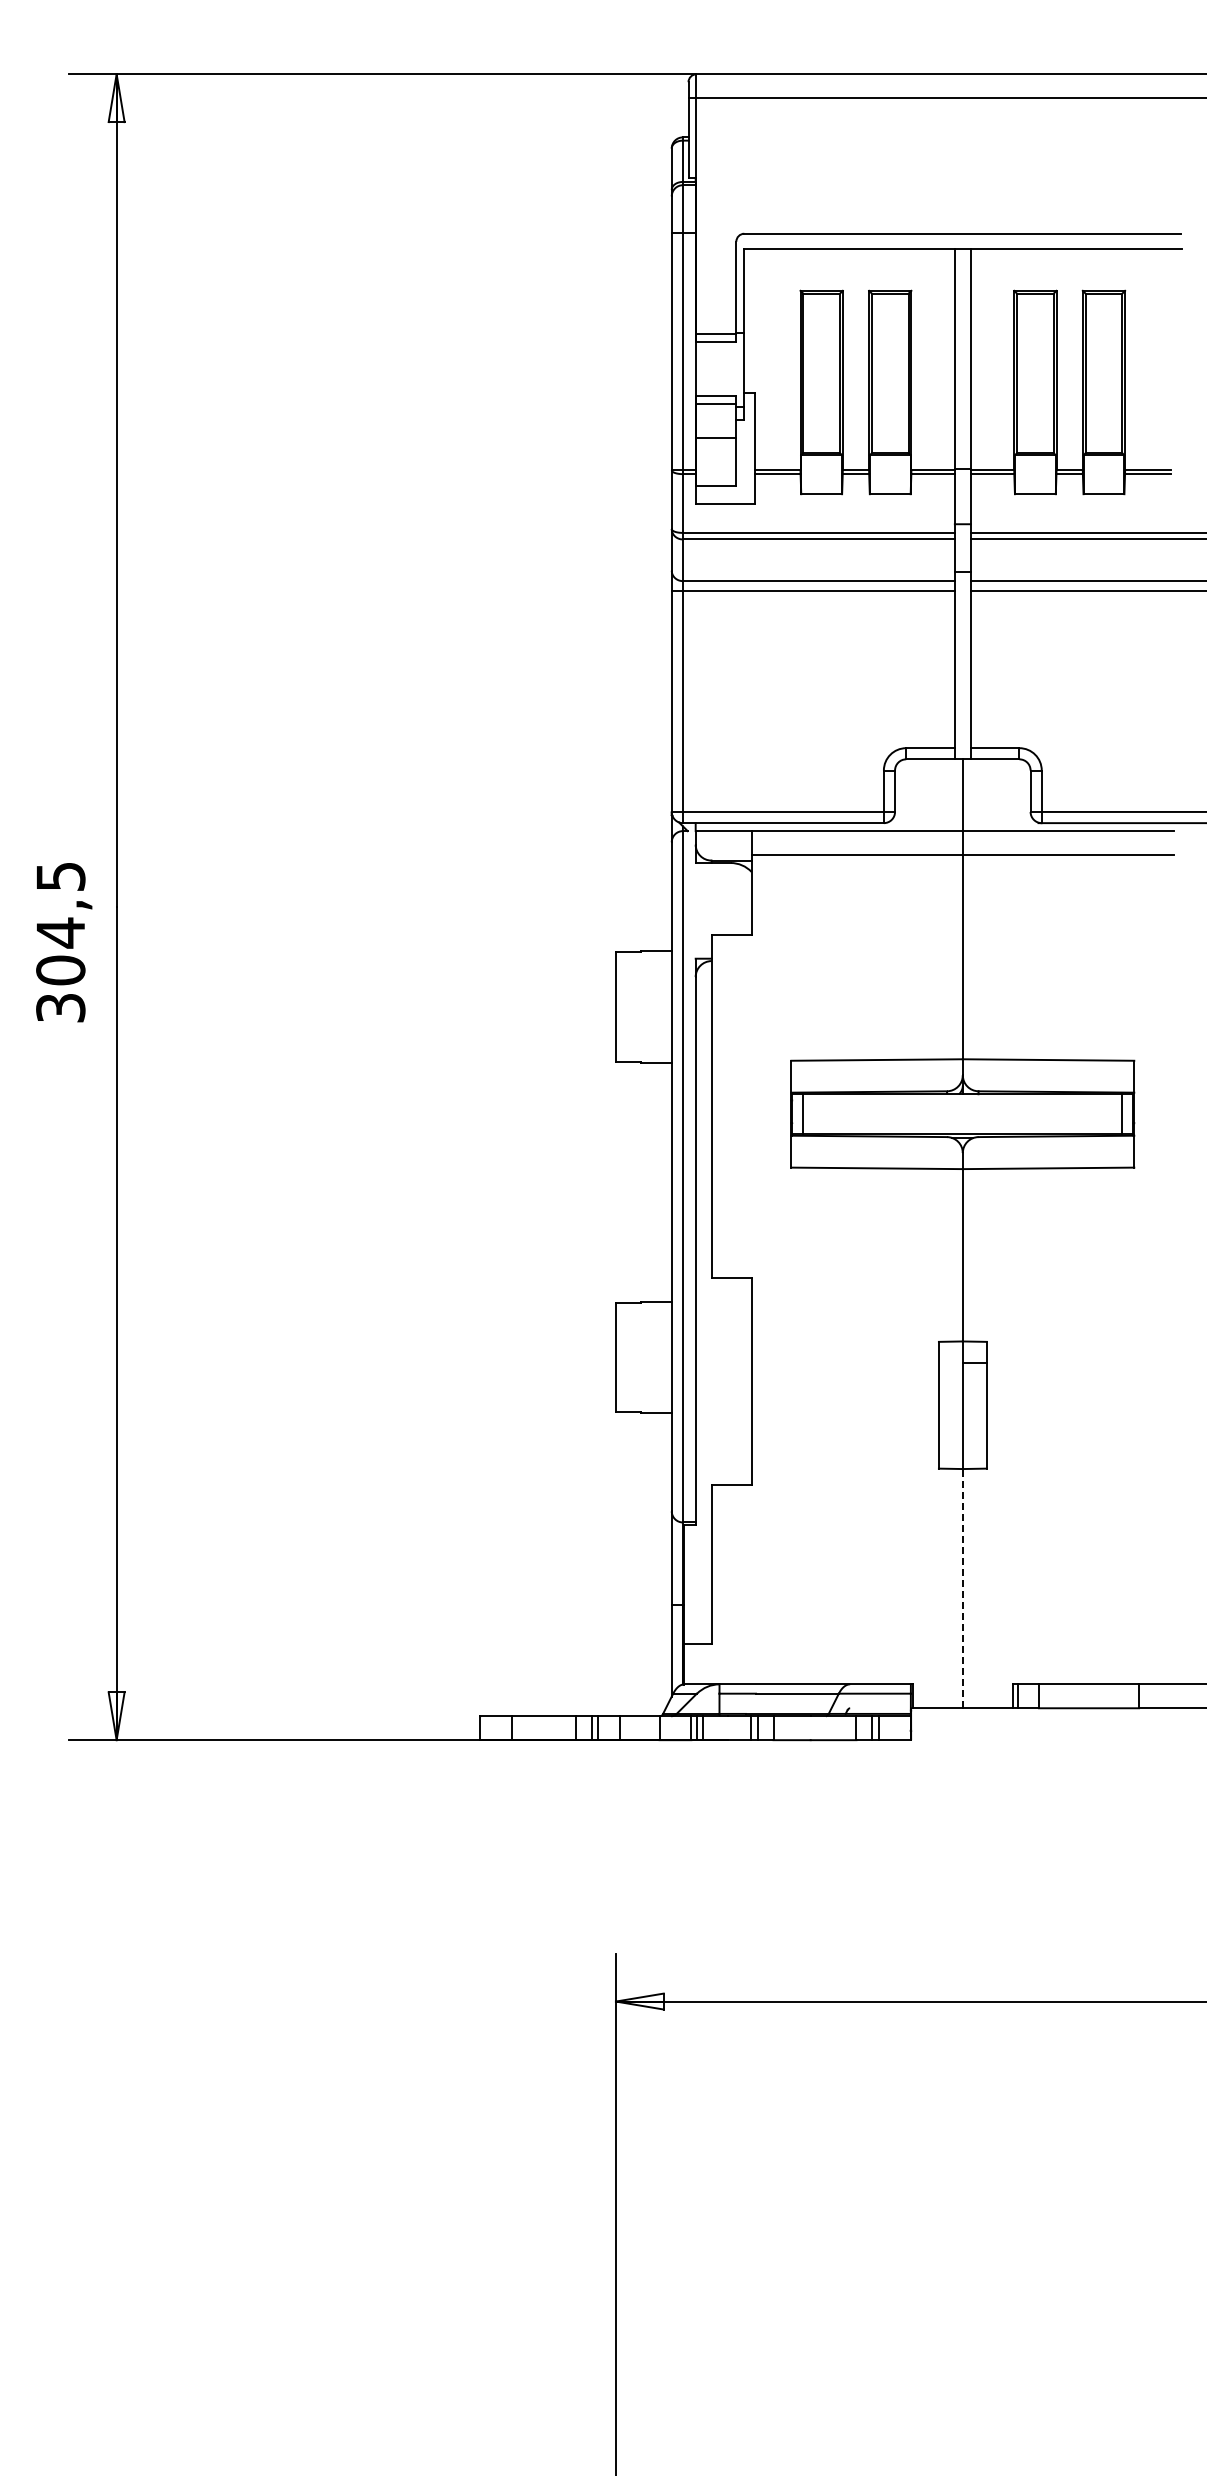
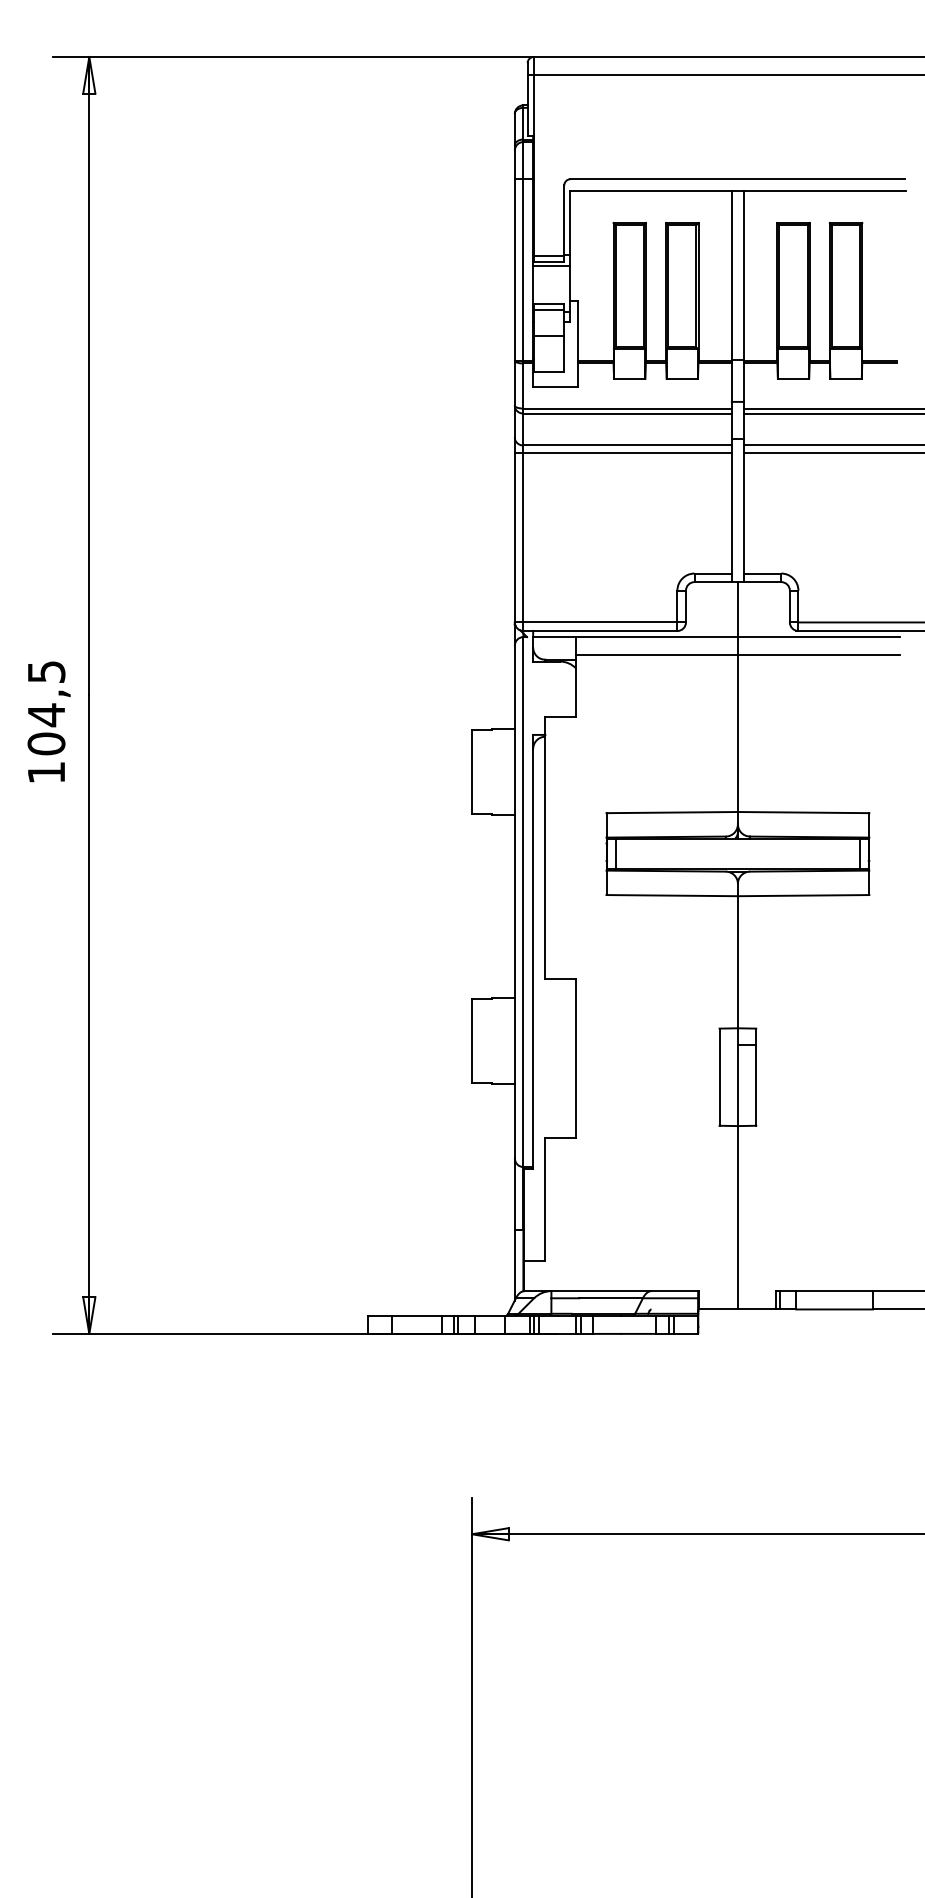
line: (719, 346) -> (551, 265), added
text: (60, 1008) -> (46, 773), 304,5 -> 104,5
line: (962, 1588) -> (737, 1217), dashed -> solid

